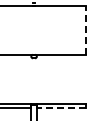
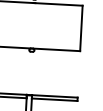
line: (85, 30) -> (81, 28), dashed -> solid
line: (60, 108) -> (53, 100), dashed -> solid

